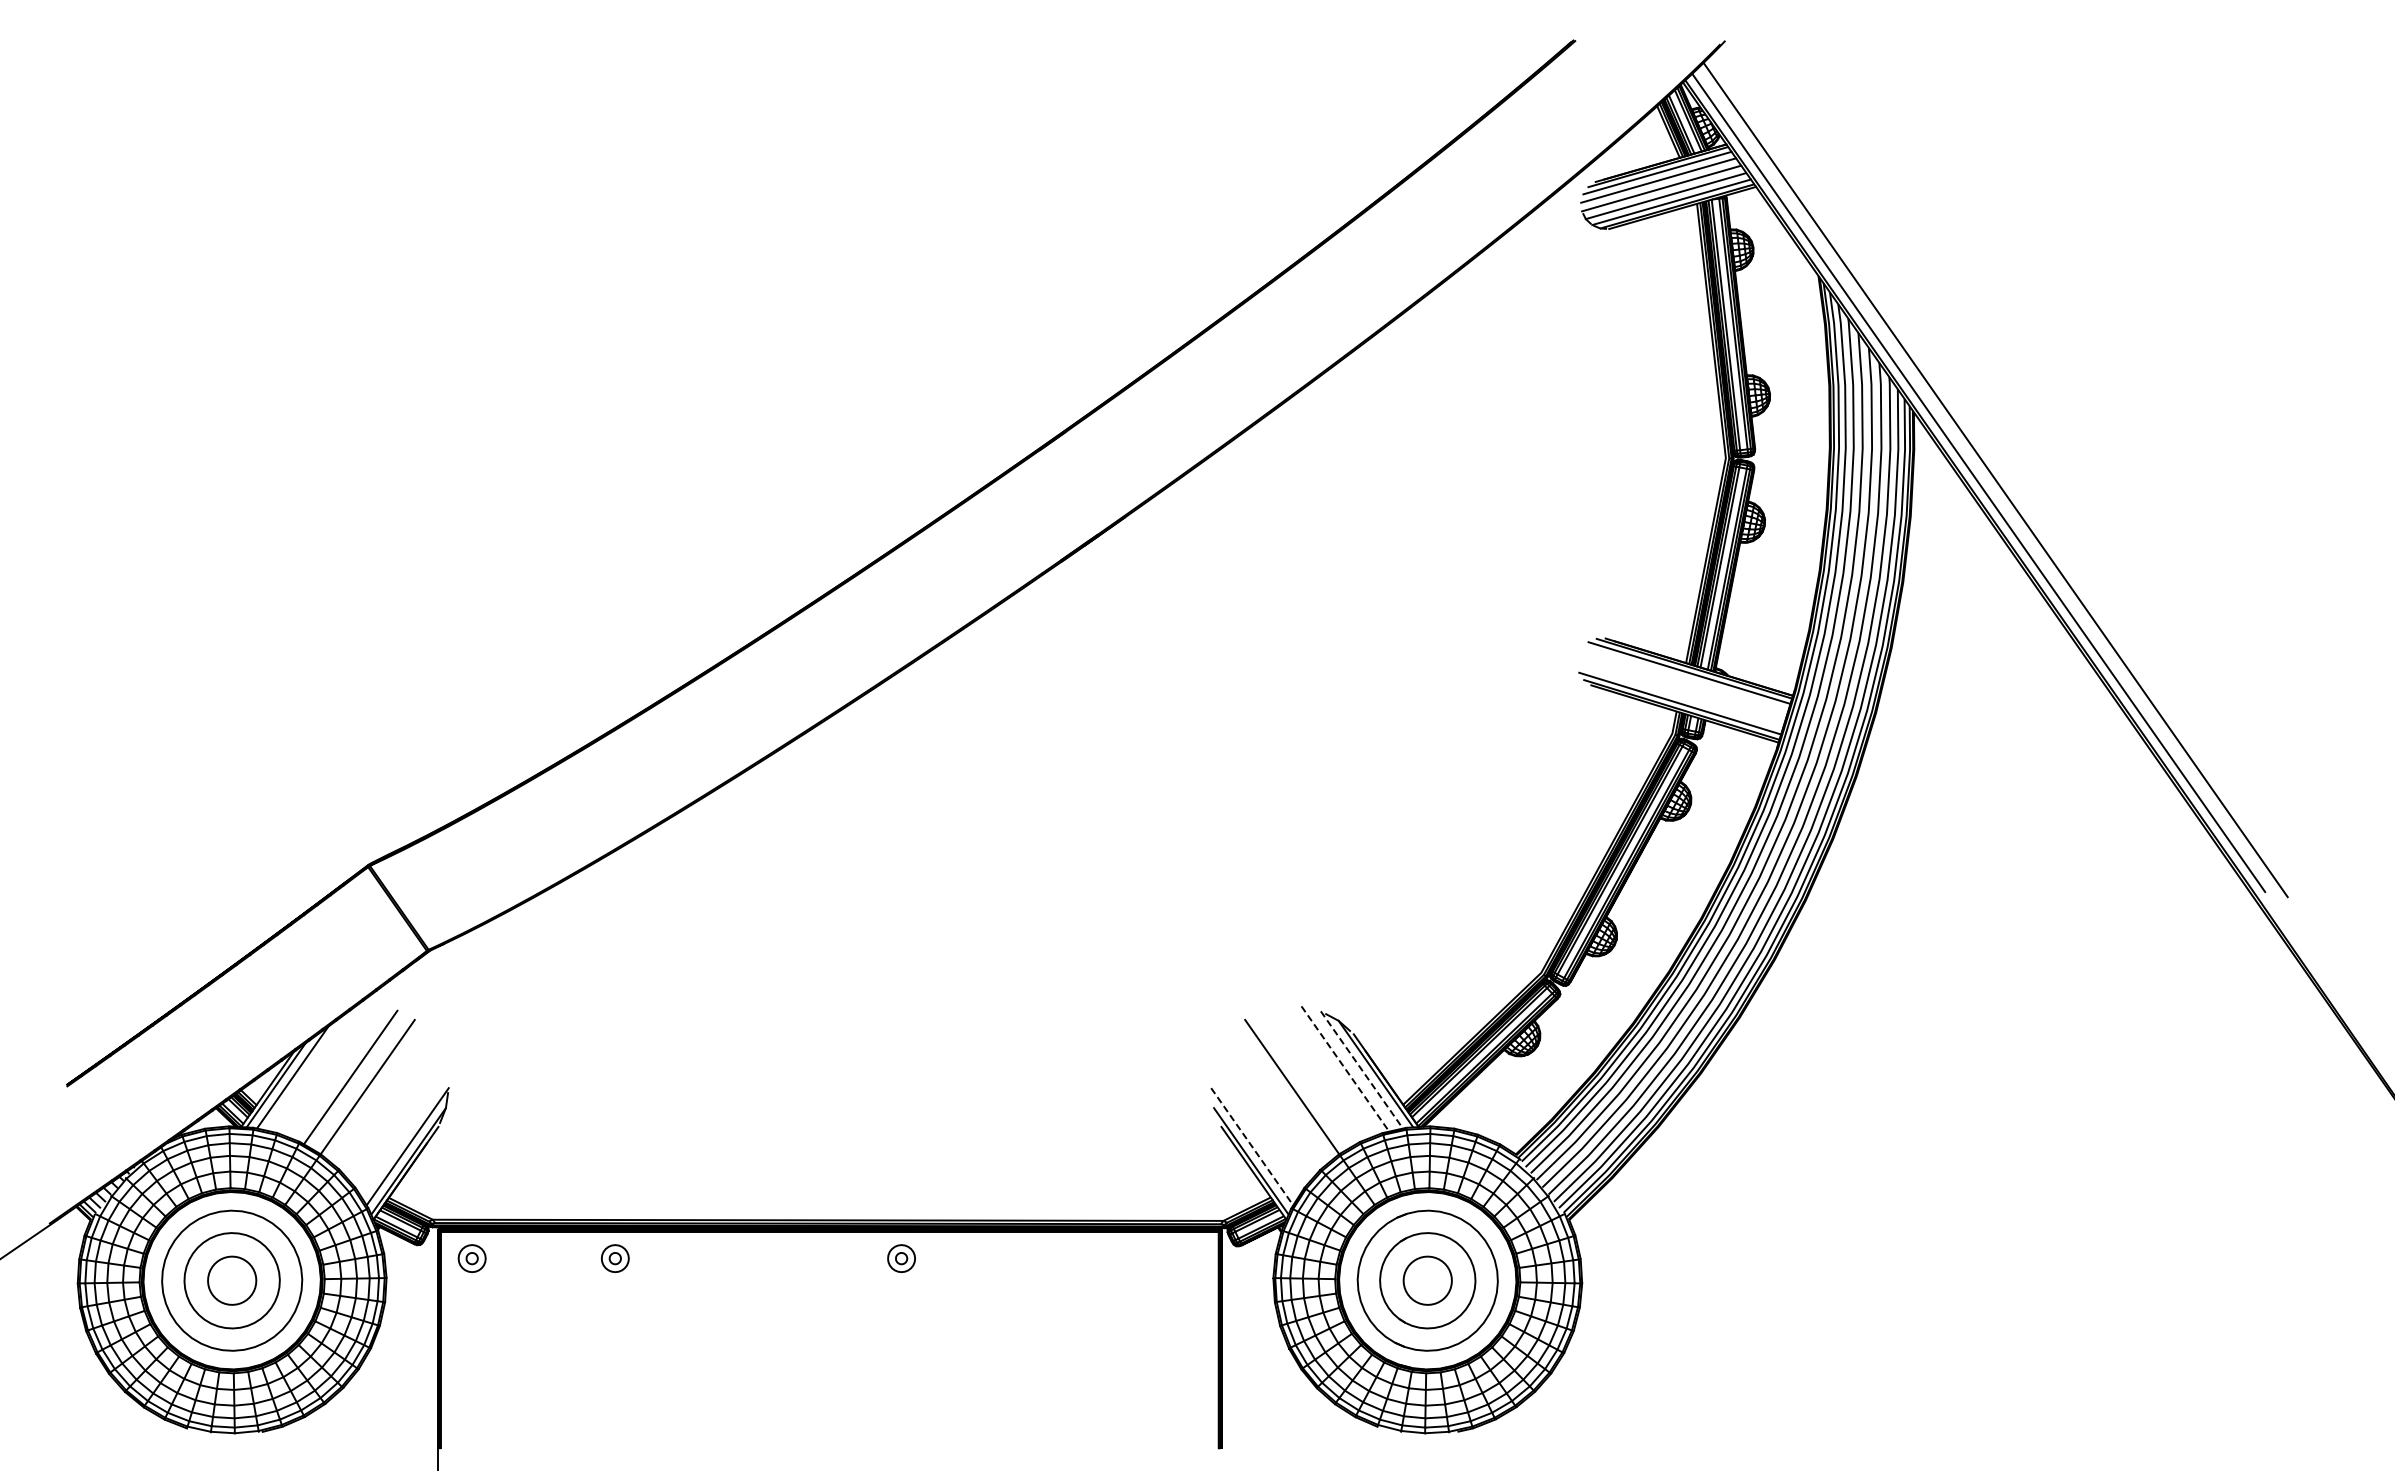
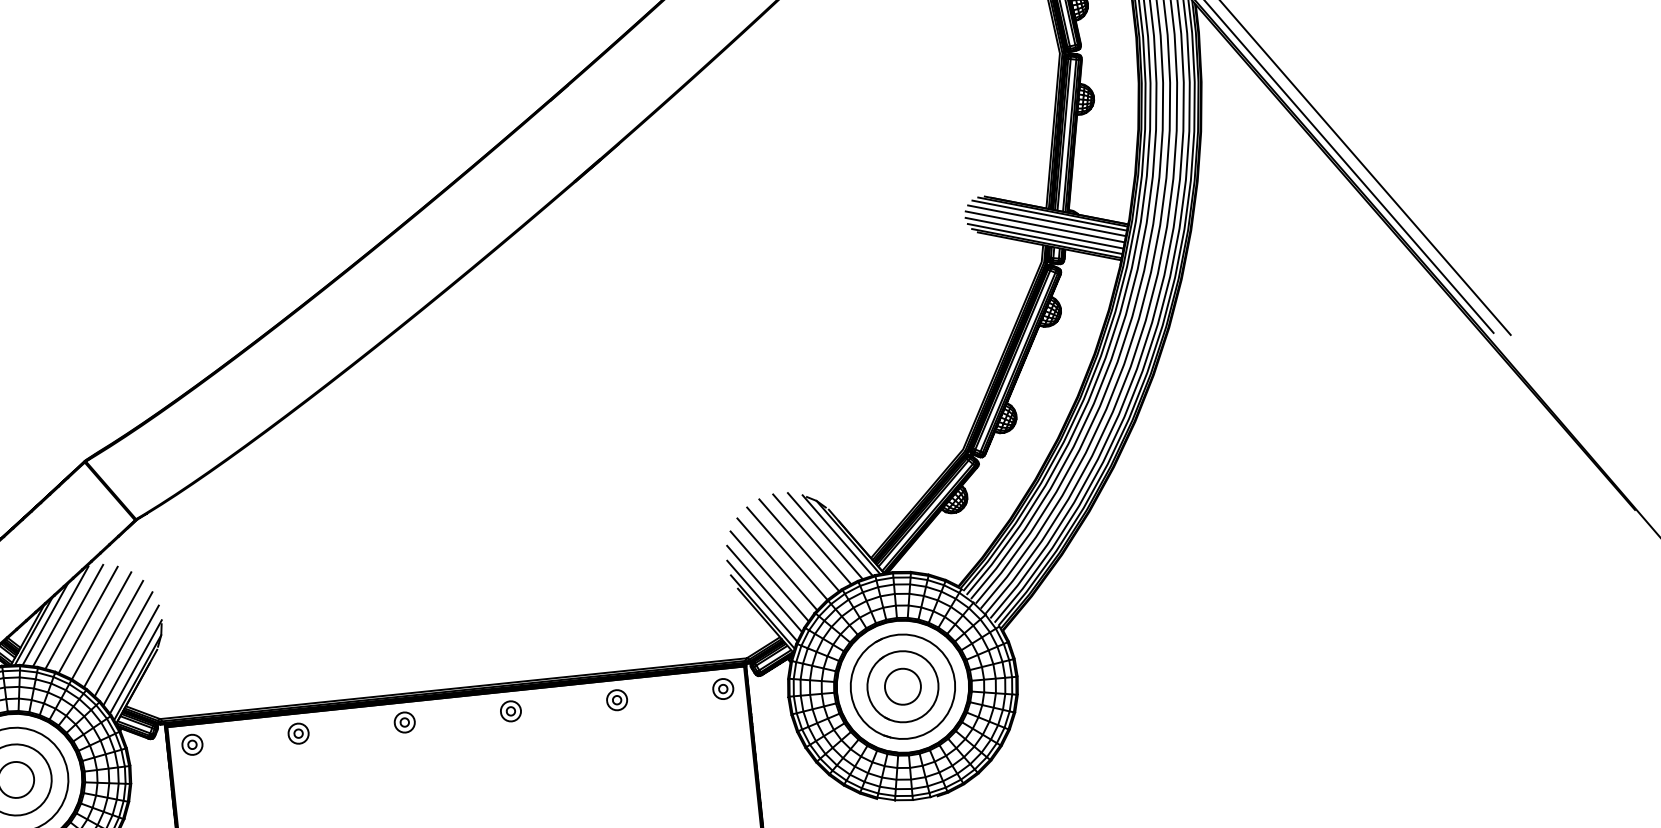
line: (1685, 679) -> (1047, 220), added
line: (1681, 687) -> (1044, 226), added
line: (1680, 695) -> (1044, 232), added
line: (314, 1068) -> (60, 616), added
line: (1345, 1069) -> (825, 536), dashed -> solid
line: (1361, 1069) -> (837, 535), dashed -> solid
line: (332, 1071) -> (74, 616), added
line: (1327, 1071) -> (812, 539), added
line: (1309, 1077) -> (799, 545), added
line: (382, 1099) -> (113, 633), added
line: (1277, 1099) -> (777, 564), added
line: (394, 1114) -> (123, 644), added
line: (1265, 1114) -> (769, 576), added
line: (402, 1130) -> (130, 655), added
line: (1256, 1130) -> (764, 588), added
line: (1252, 1146) -> (762, 600), dashed -> solid
part: (758, 1258) -> (404, 722), added
part: (1044, 1258) -> (616, 700), added
part: (1187, 1258) -> (723, 688), added

